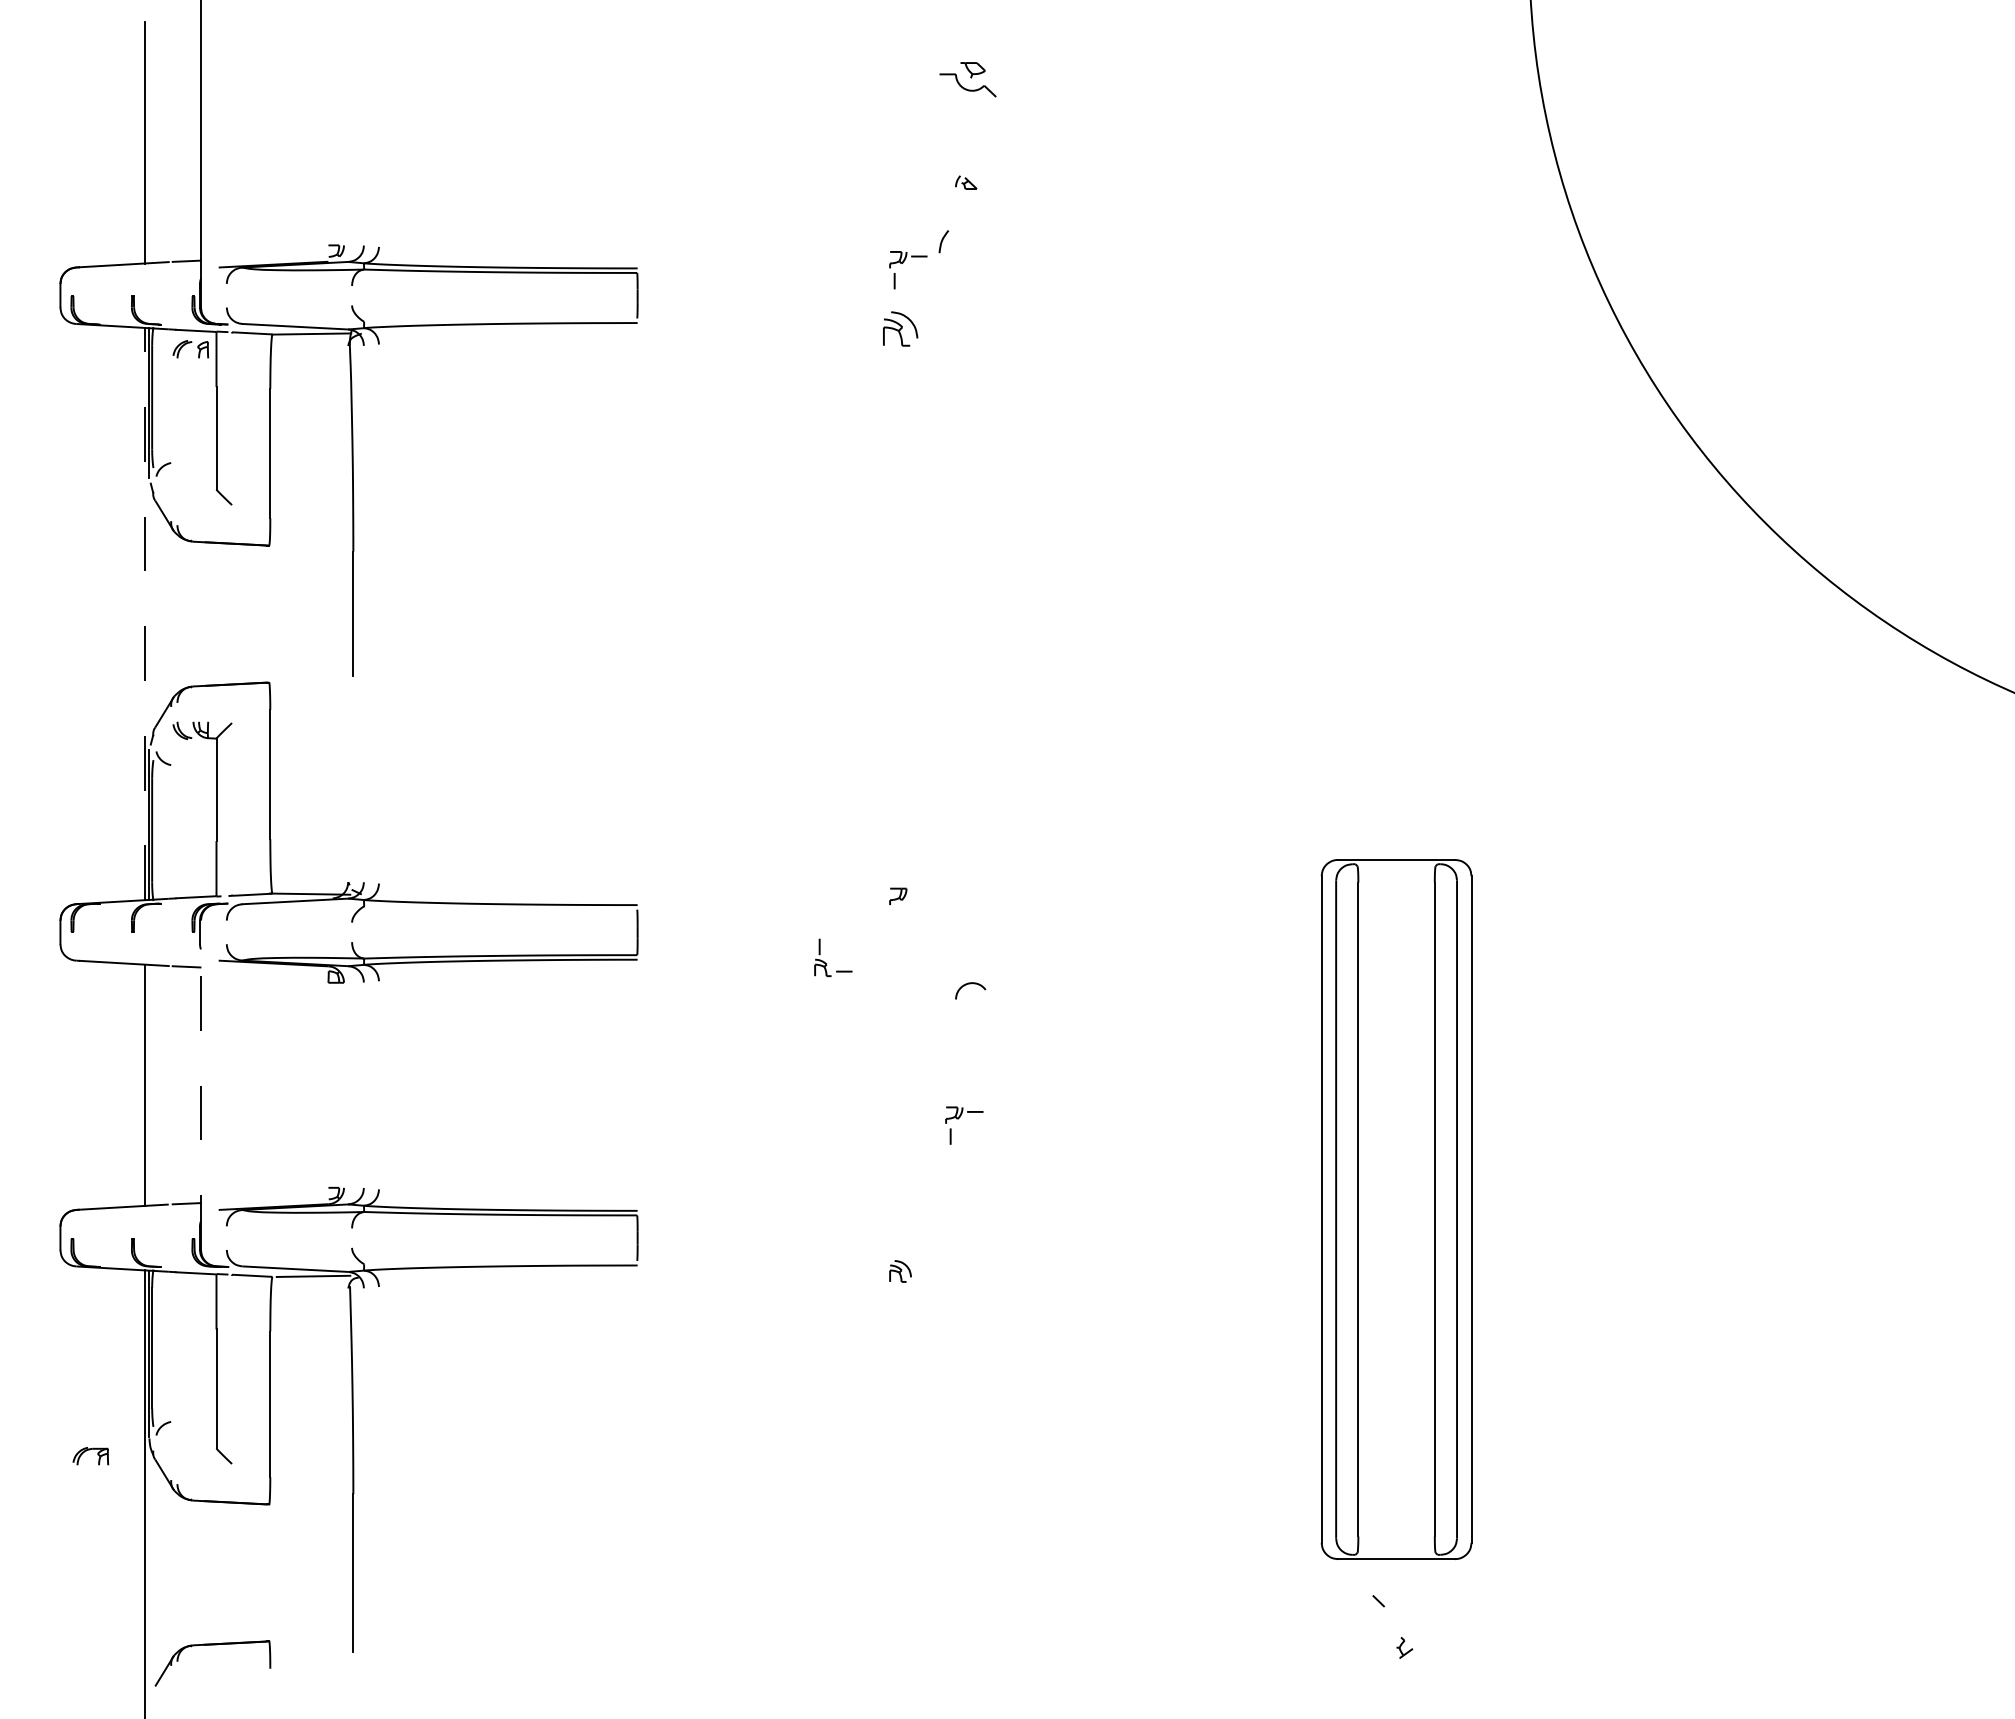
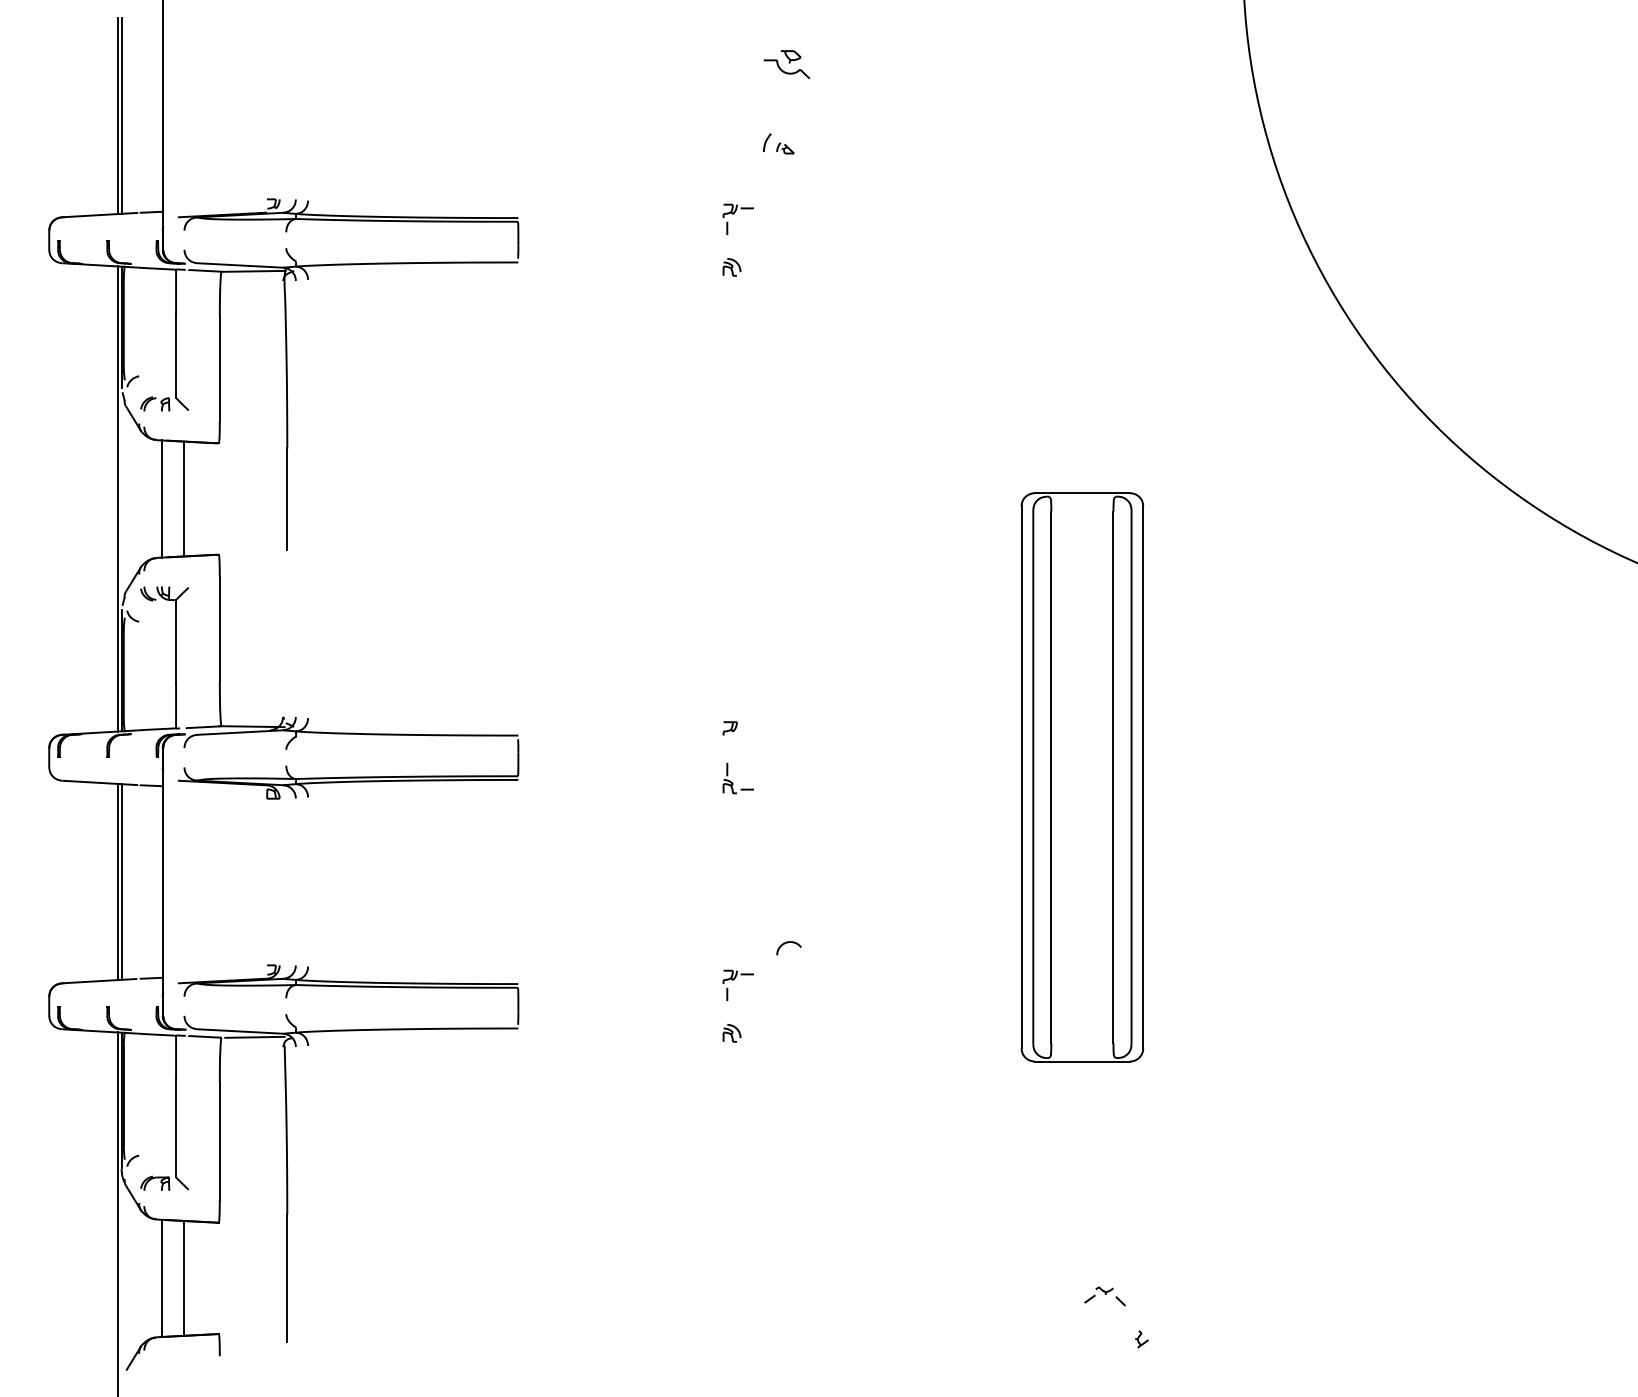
line: (149, 142) -> (121, 115), added
curve: (943, 240) -> (766, 141), moved
part: (900, 328) -> (732, 266), size x0.62
part: (190, 349) -> (154, 404), moved
line: (144, 613) -> (117, 498), dashed -> solid
line: (226, 613) -> (184, 498), added
line: (199, 614) -> (162, 499), added
part: (826, 963) -> (732, 783), moved
curve: (970, 984) -> (788, 943), moved
line: (149, 1084) -> (121, 881), added
line: (200, 1085) -> (163, 882), dashed -> solid
part: (958, 1119) -> (733, 980), moved
part: (1396, 1209) -> (1082, 777), moved
part: (90, 1455) -> (154, 1182), moved
line: (199, 1572) -> (162, 1278), added
line: (226, 1572) -> (184, 1278), added
part: (1351, 1593) -> (1098, 1295), added

